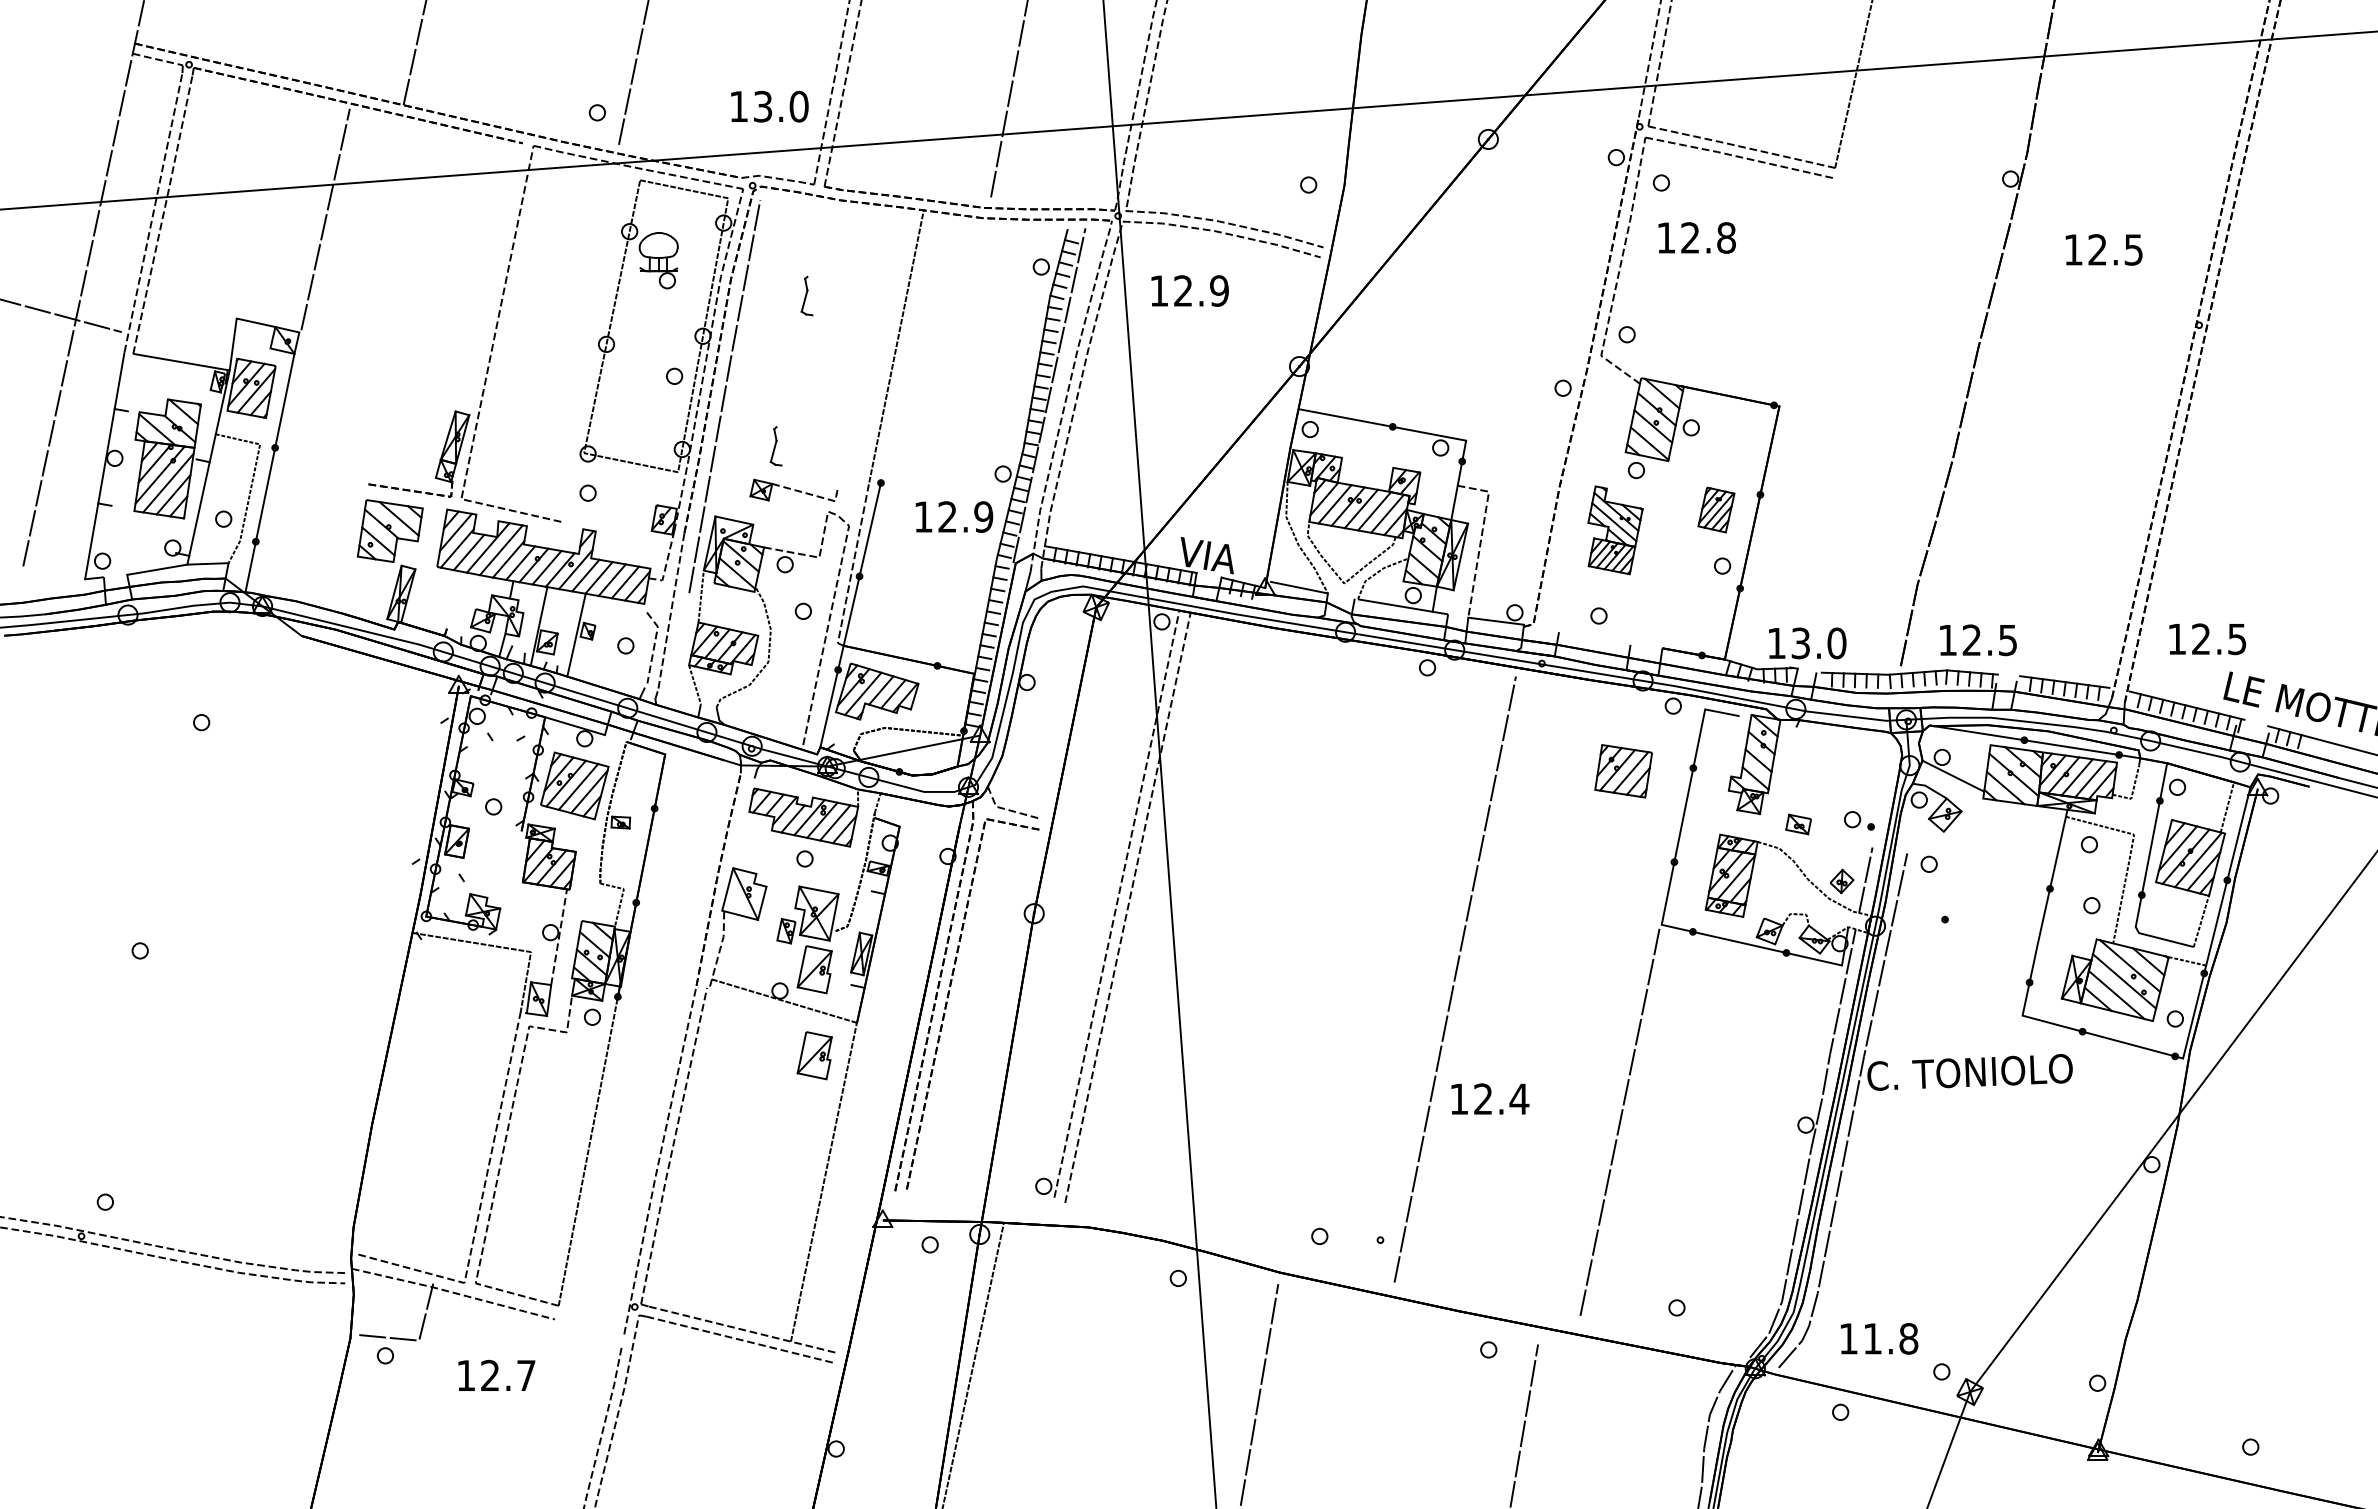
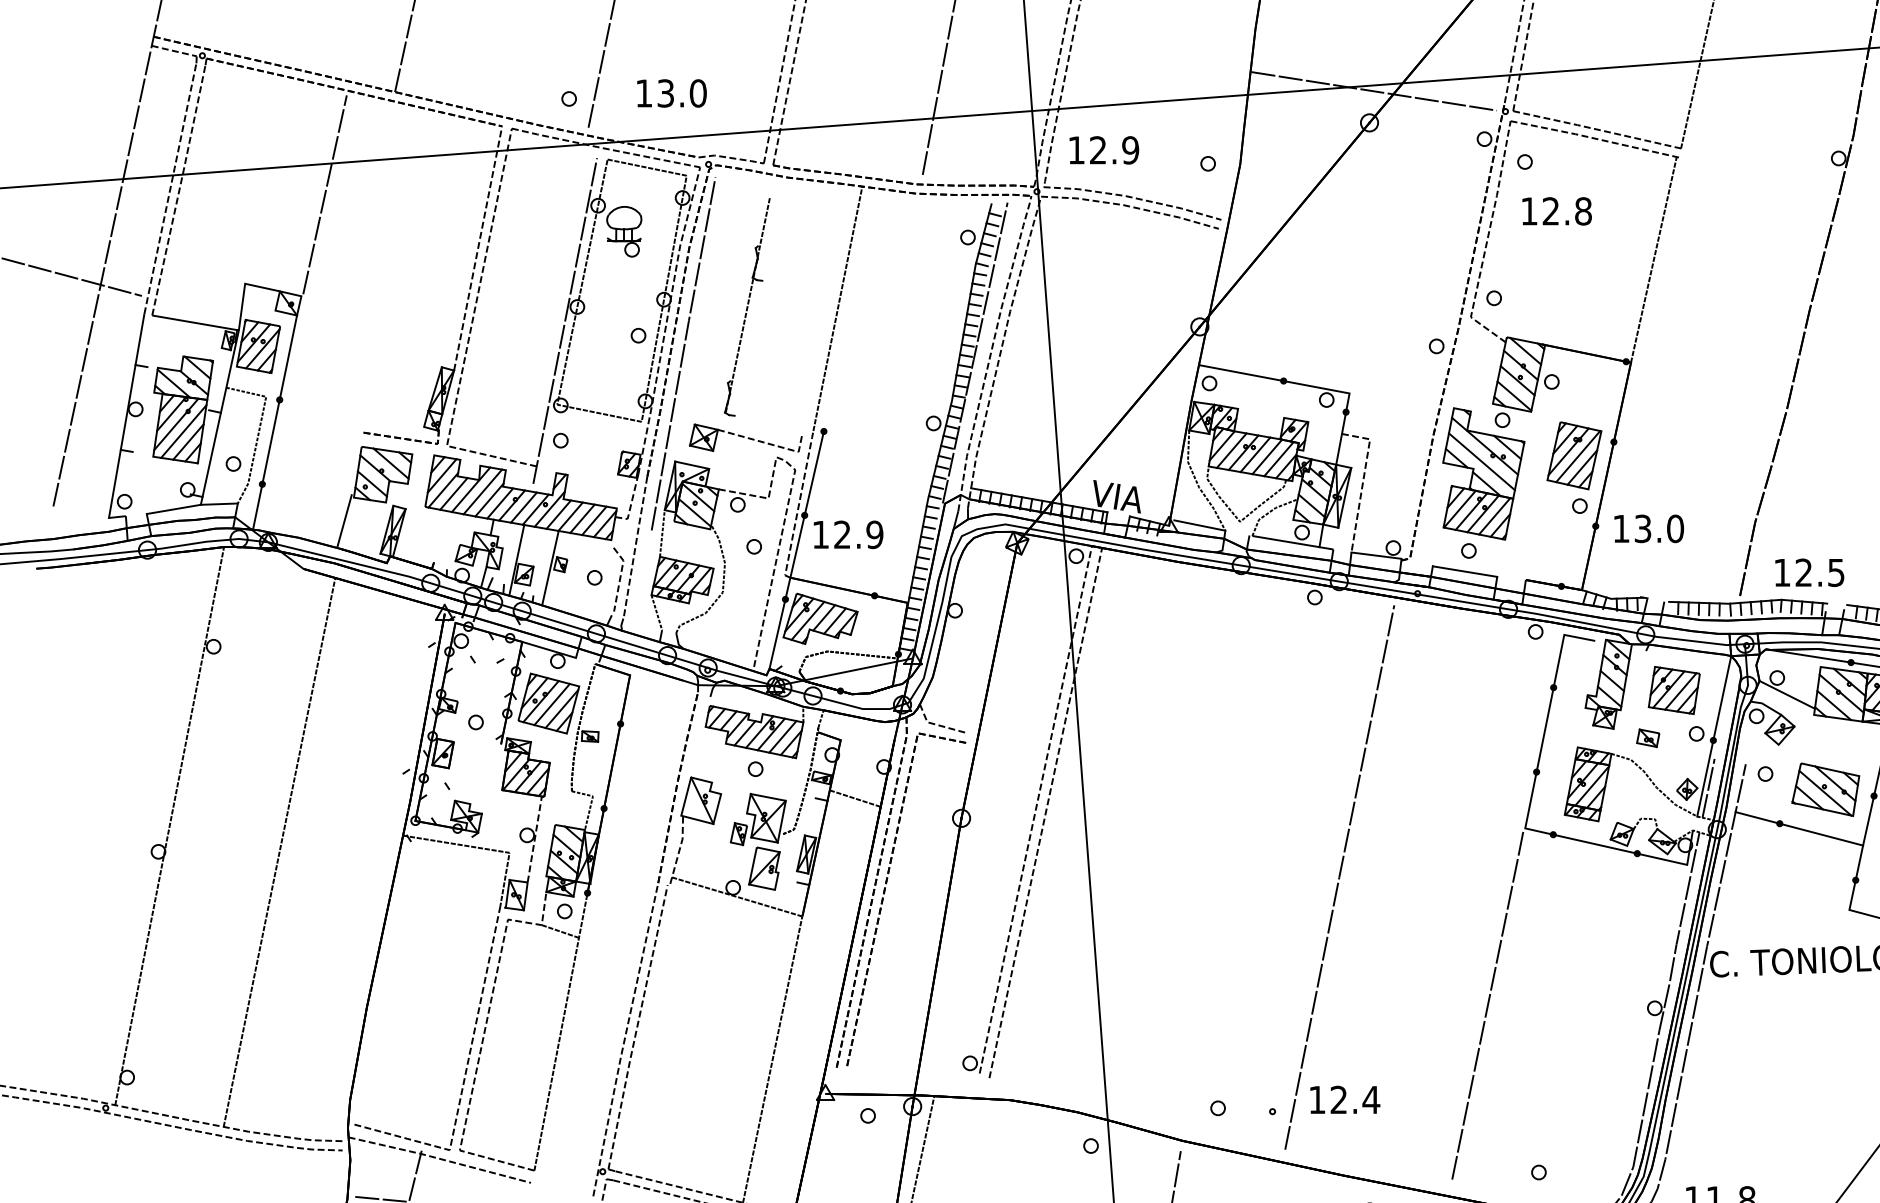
line: (1493, 103) -> (1374, 90), added
text: (769, 106) -> (671, 93), moved
line: (495, 279) -> (477, 248), added
text: (1189, 290) -> (1103, 149), moved
line: (1804, 291) -> (1653, 259), added
line: (795, 342) -> (747, 305), added
line: (592, 359) -> (564, 320), added
part: (793, 490) -> (745, 438), size x1.43
part: (1716, 509) -> (1574, 455), size x1.67
text: (954, 516) -> (848, 534), moved
part: (1615, 530) -> (1483, 474), size x1.67
line: (347, 582) -> (344, 520), added
line: (1594, 638) -> (1464, 571), added
text: (1807, 643) -> (1649, 528), moved
part: (1623, 771) -> (1674, 690), moved
line: (1872, 822) -> (1714, 736), added
part: (1996, 881) -> (1825, 789), added
line: (915, 891) -> (854, 798), added
line: (152, 922) -> (169, 826), added
line: (1966, 924) -> (1799, 828), added
line: (274, 951) -> (279, 852), added
line: (587, 1039) -> (560, 931), added
part: (814, 1055) -> (764, 945), removed
text: (1490, 1098) -> (1345, 1099), moved

